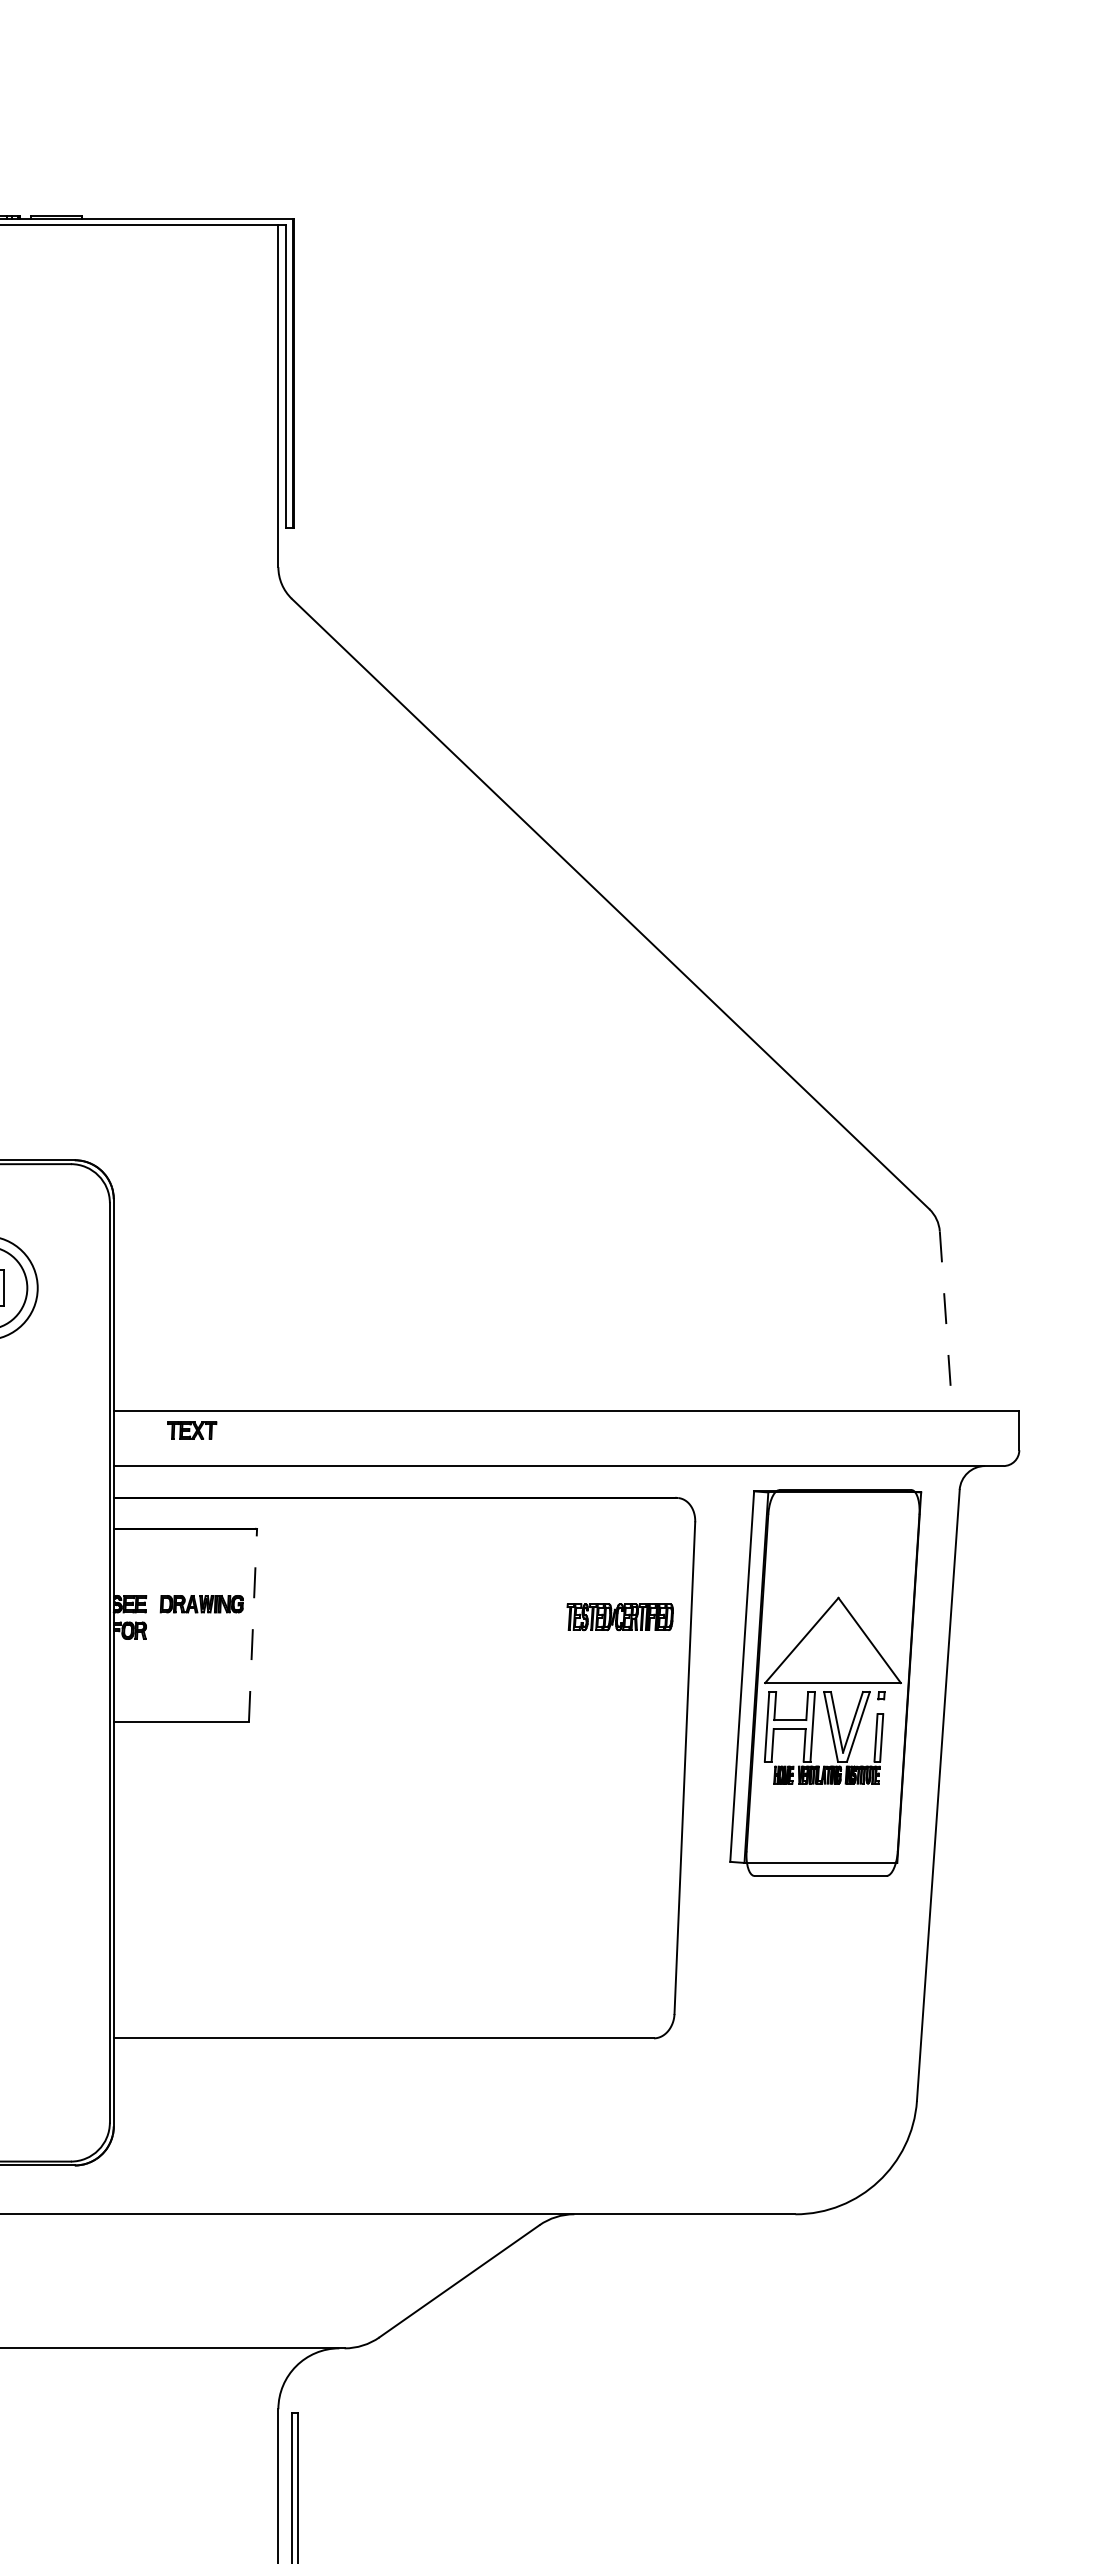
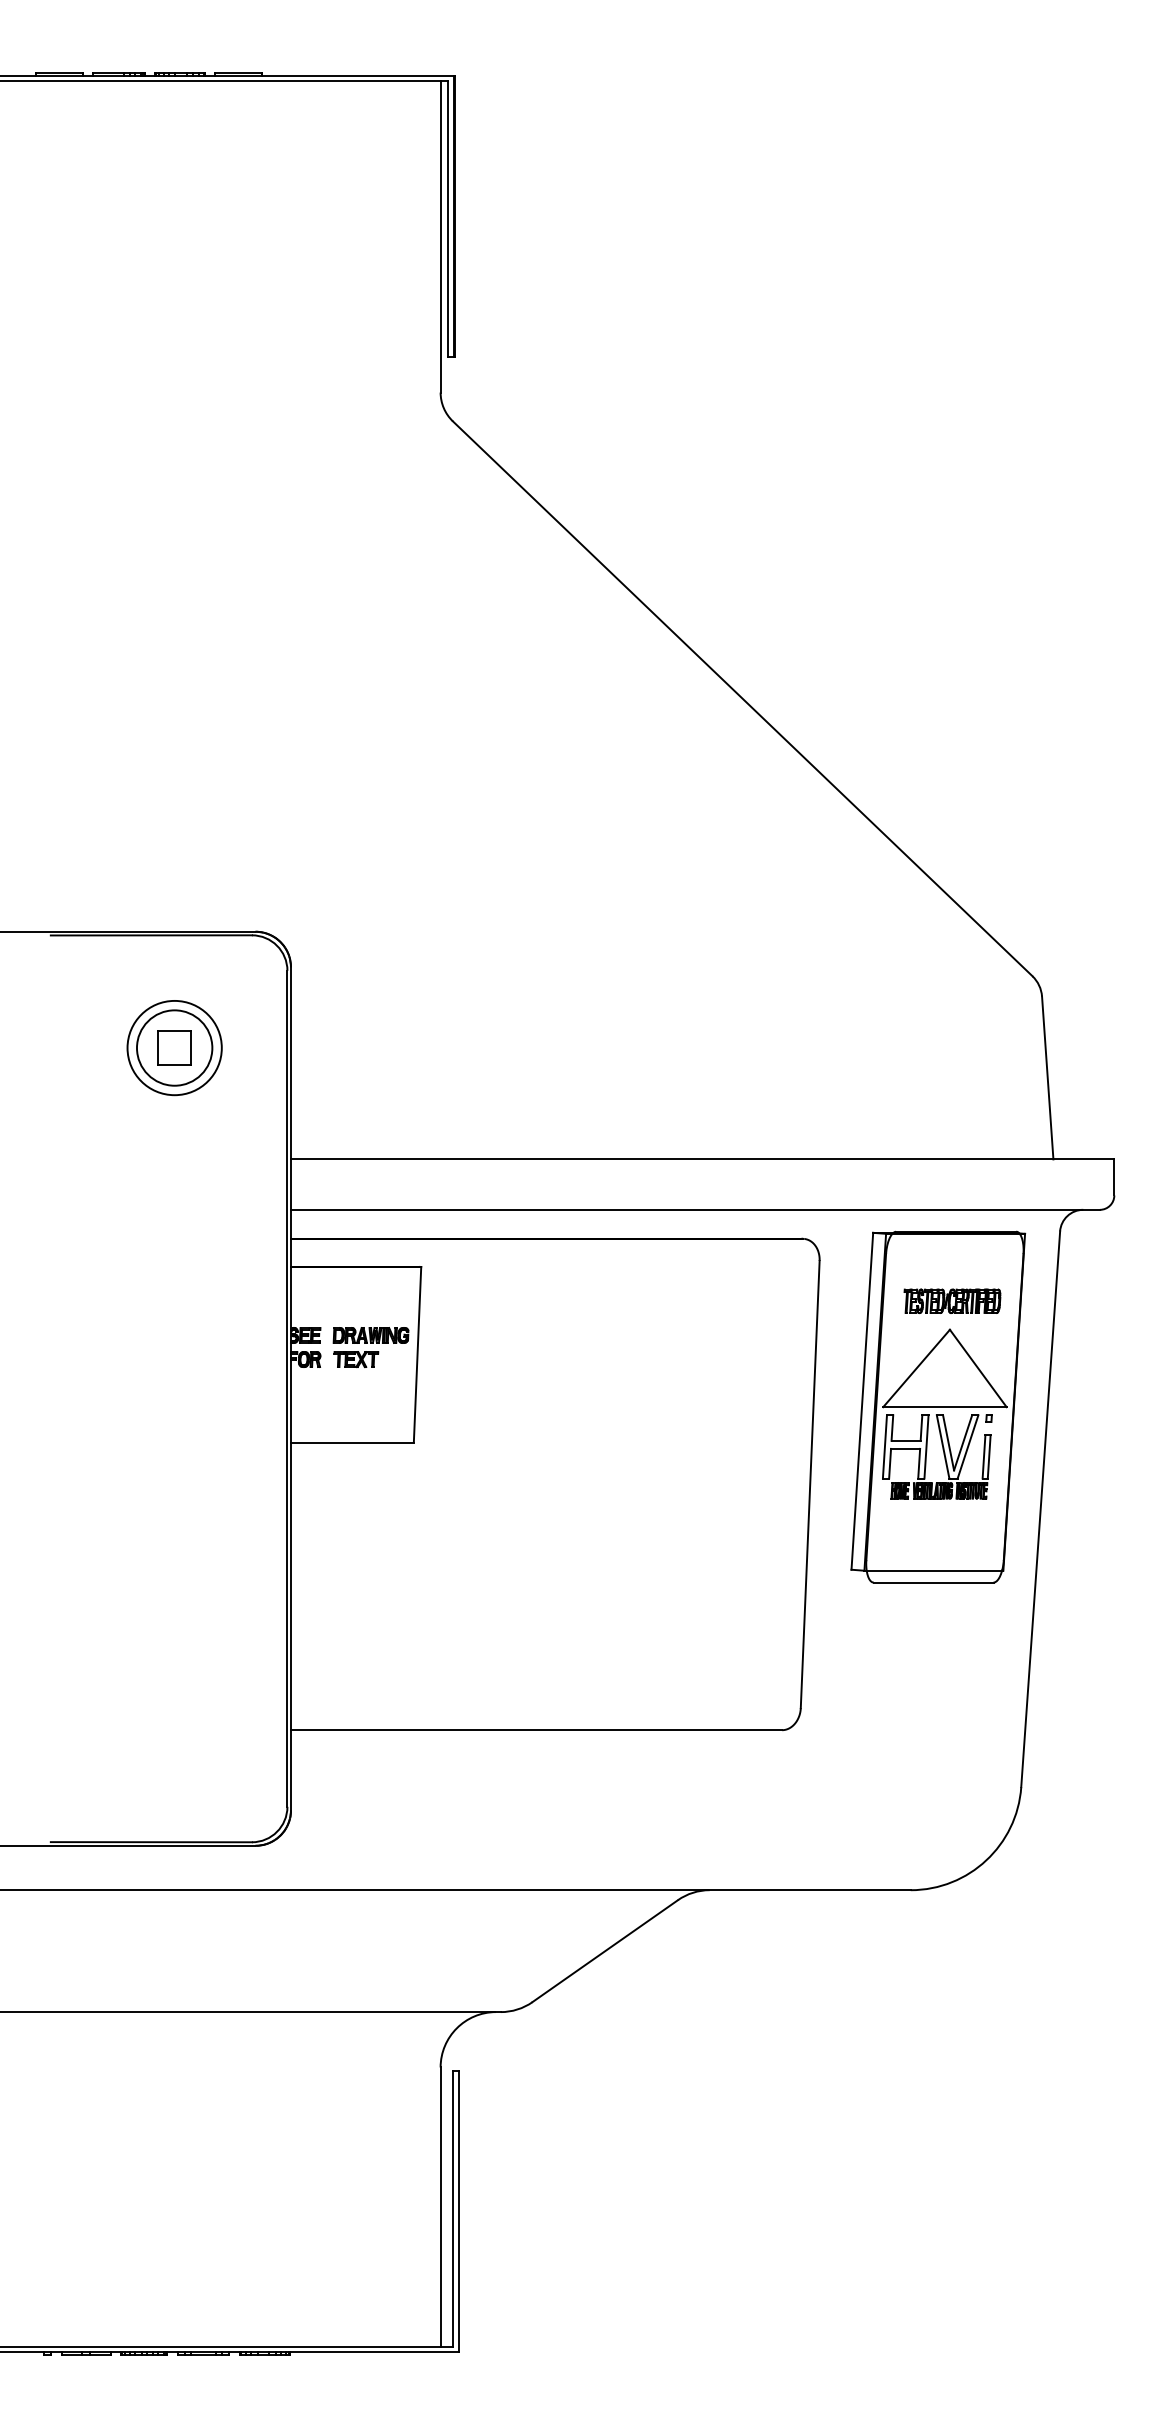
line: (945, 1320) -> (1047, 1077), dashed -> solid
part: (192, 1430) -> (356, 1359), moved
part: (620, 1616) -> (952, 1300), moved
line: (252, 1625) -> (417, 1354), dashed -> solid

